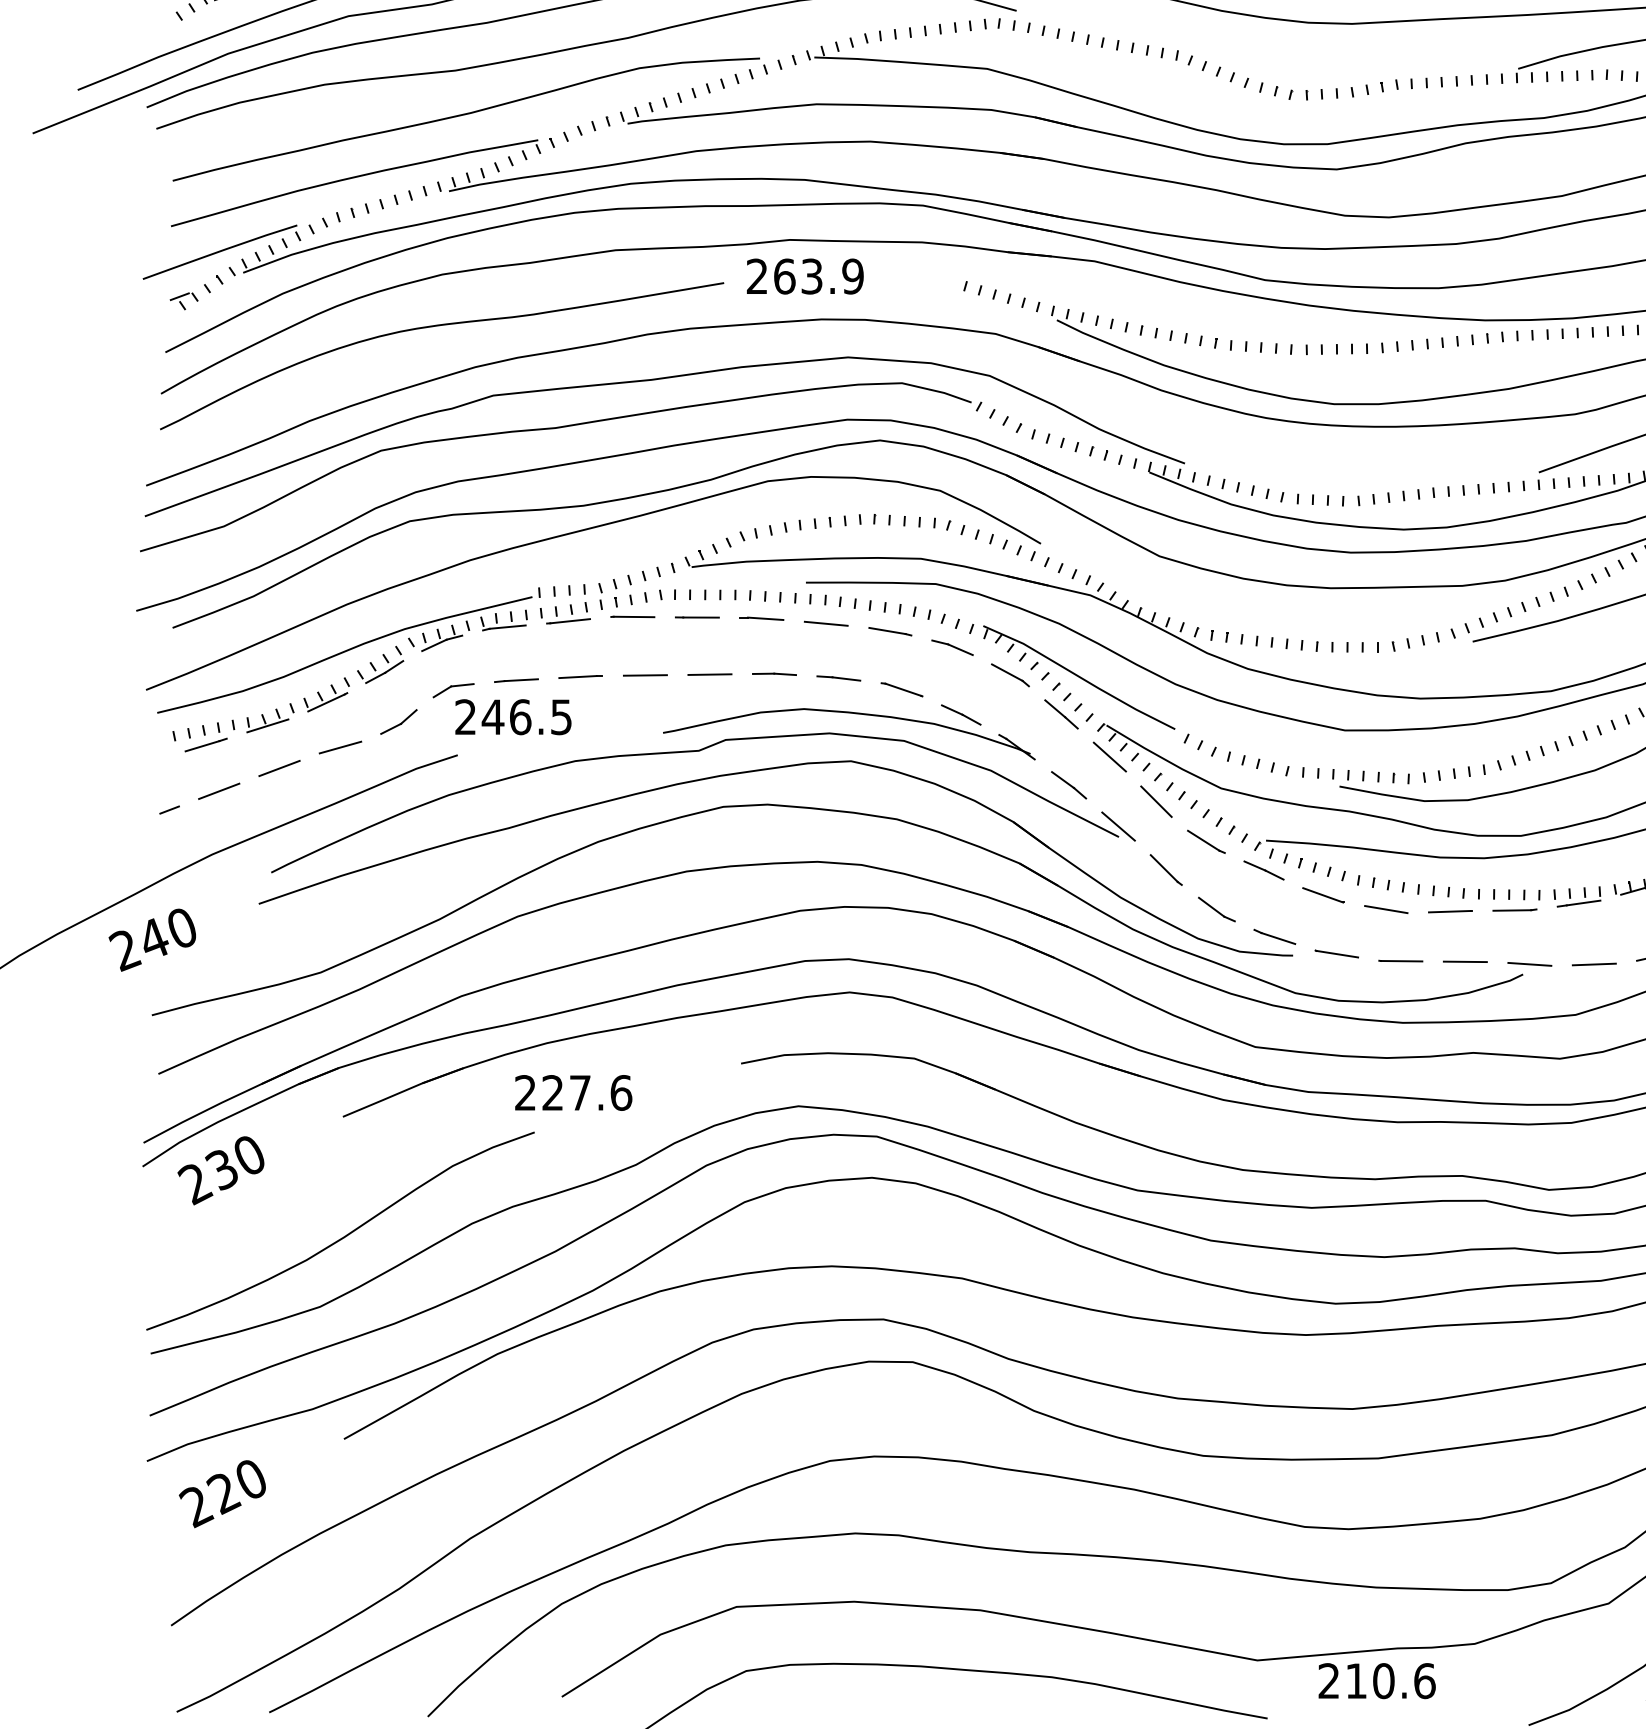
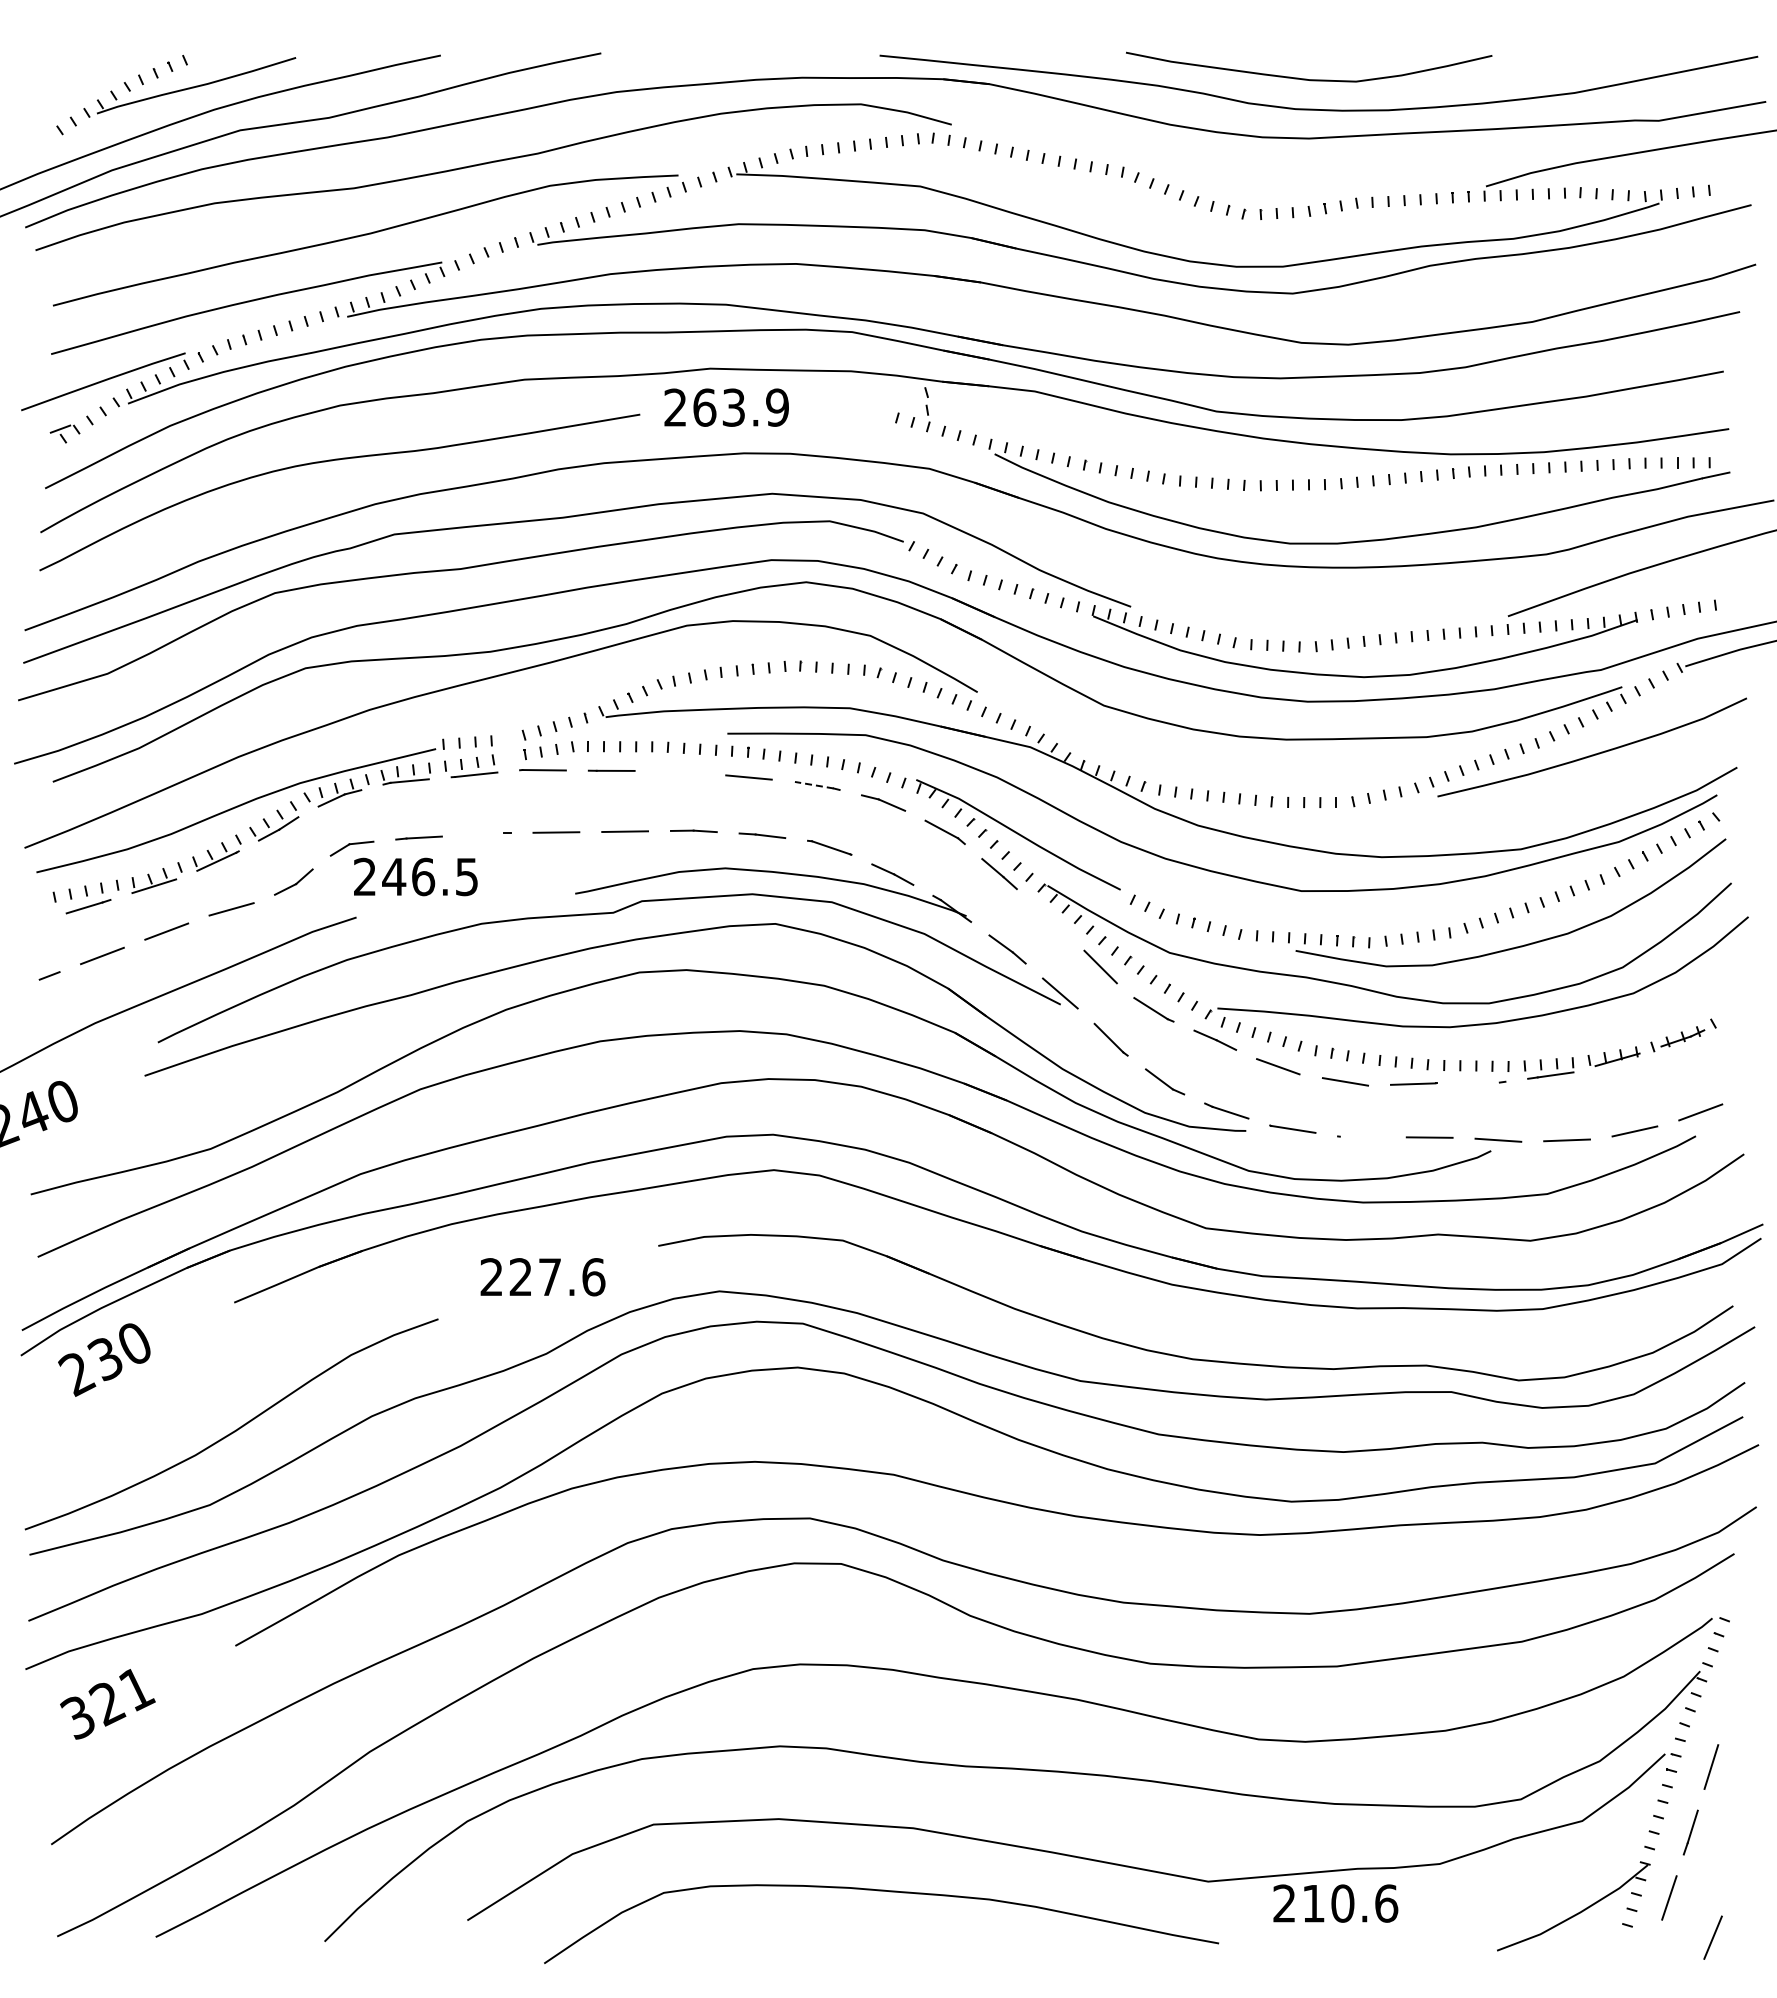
part: (600, 596) -> (926, 401), moved
line: (761, 619) -> (680, 772), removed
line: (887, 631) -> (814, 785), solid -> dashed
line: (577, 677) -> (484, 834), removed
line: (1110, 757) -> (1051, 919), removed
line: (1512, 910) -> (1479, 1082), removed
line: (1401, 960) -> (1361, 1136), removed
text: (573, 1093) -> (542, 1277), moved
text: (223, 1494) -> (107, 1704), 220 -> 321

